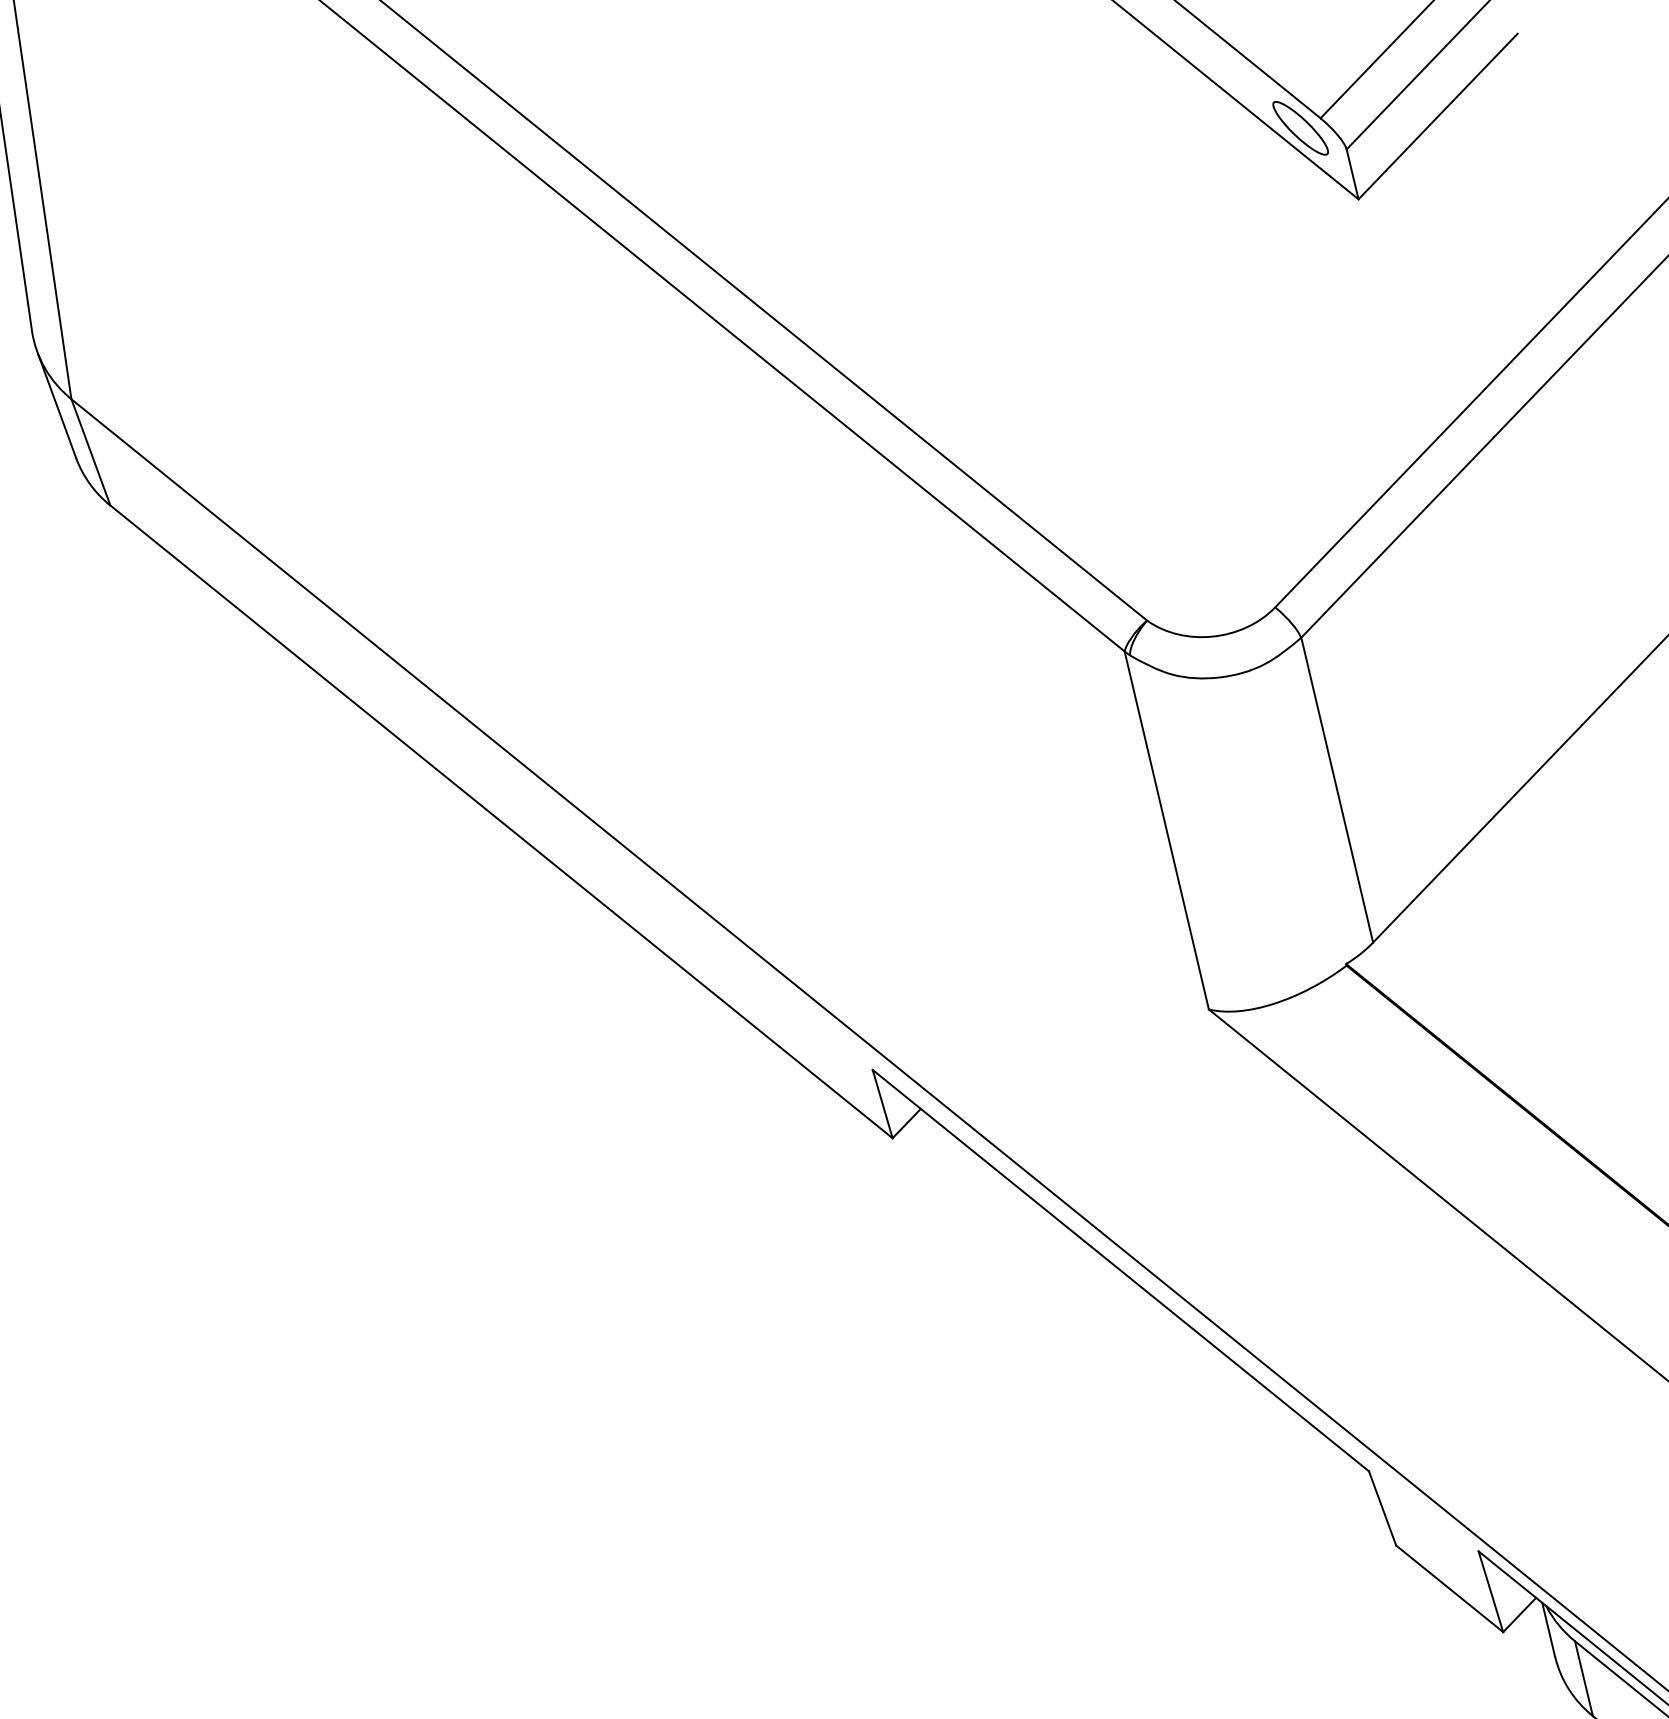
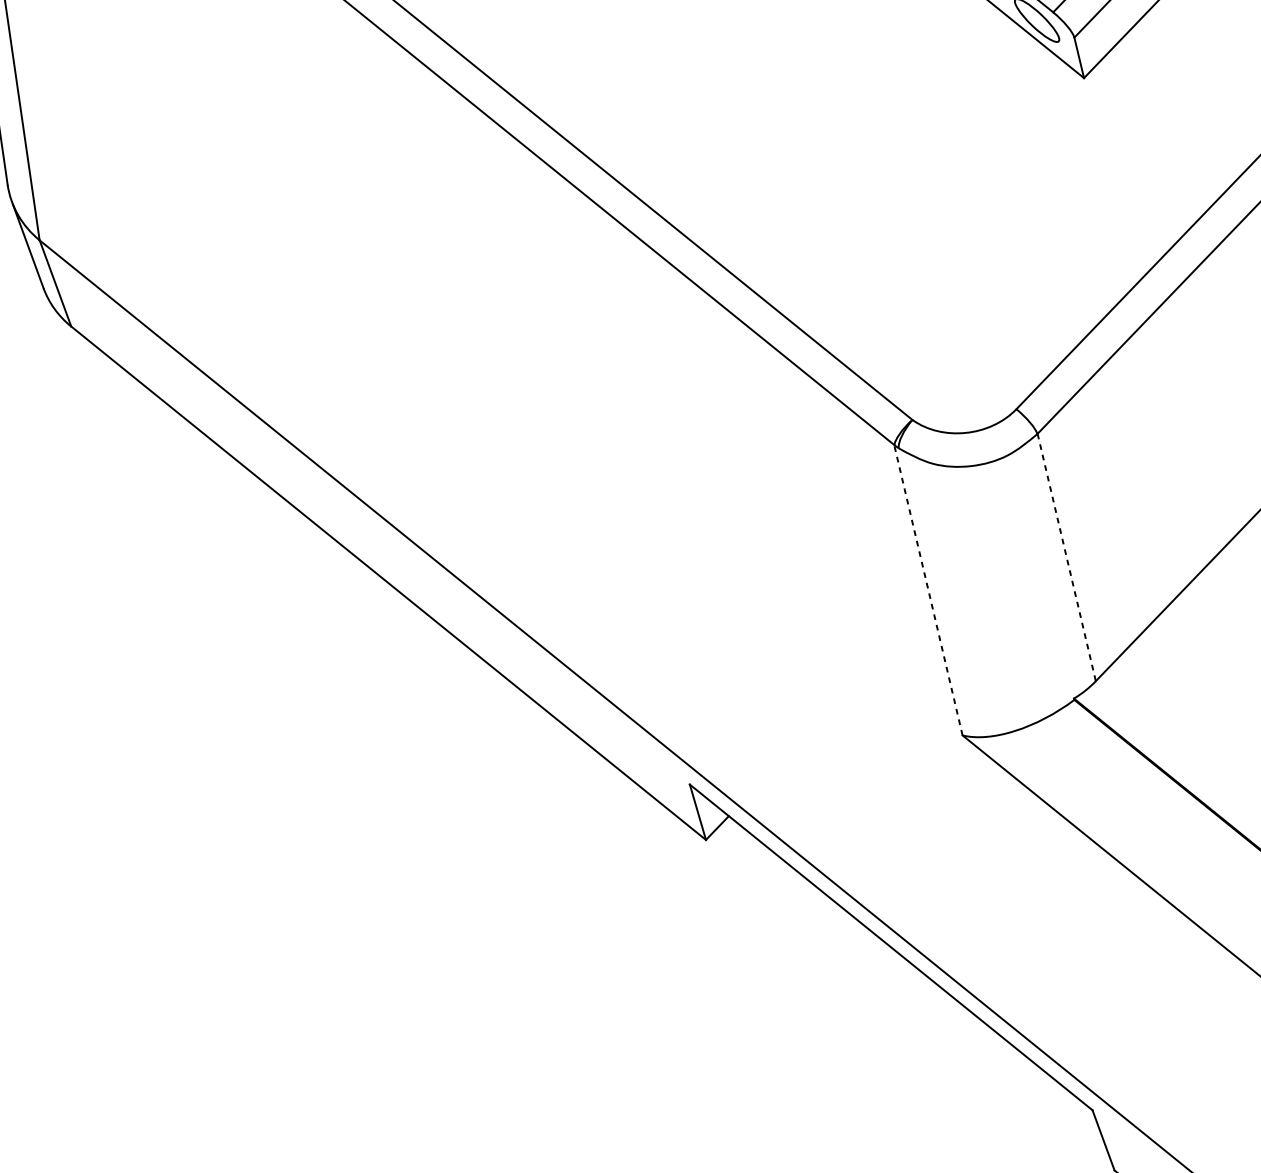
line: (1337, 790) -> (1066, 557), solid -> dashed
line: (1166, 830) -> (928, 590), solid -> dashed

